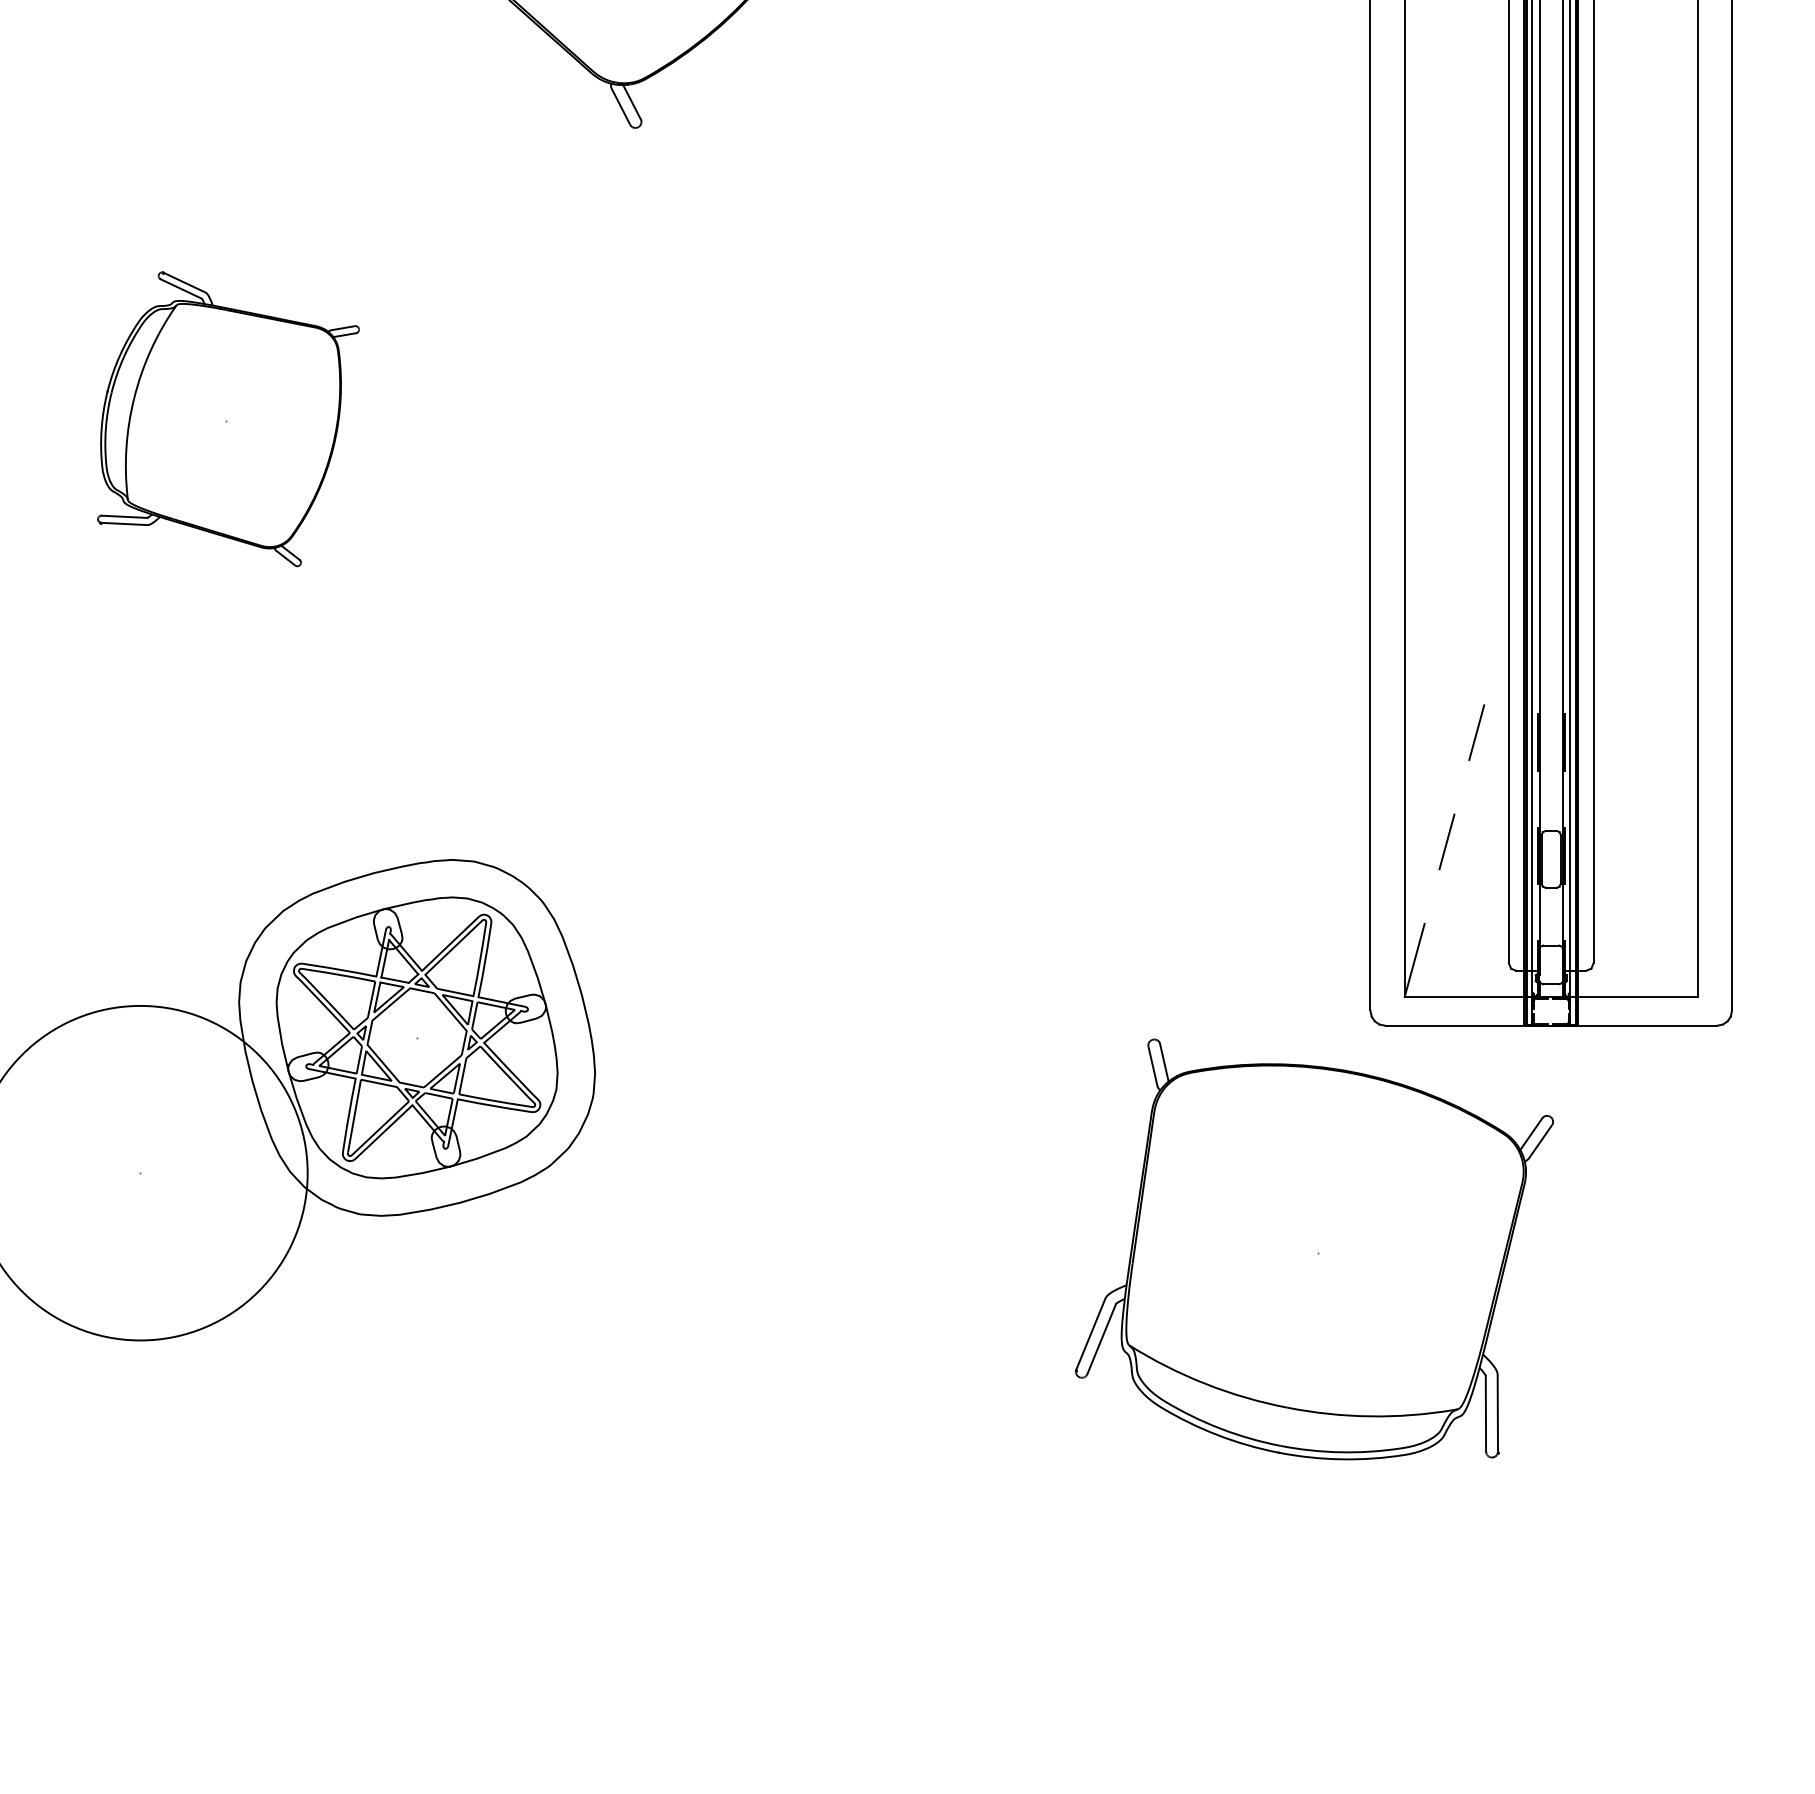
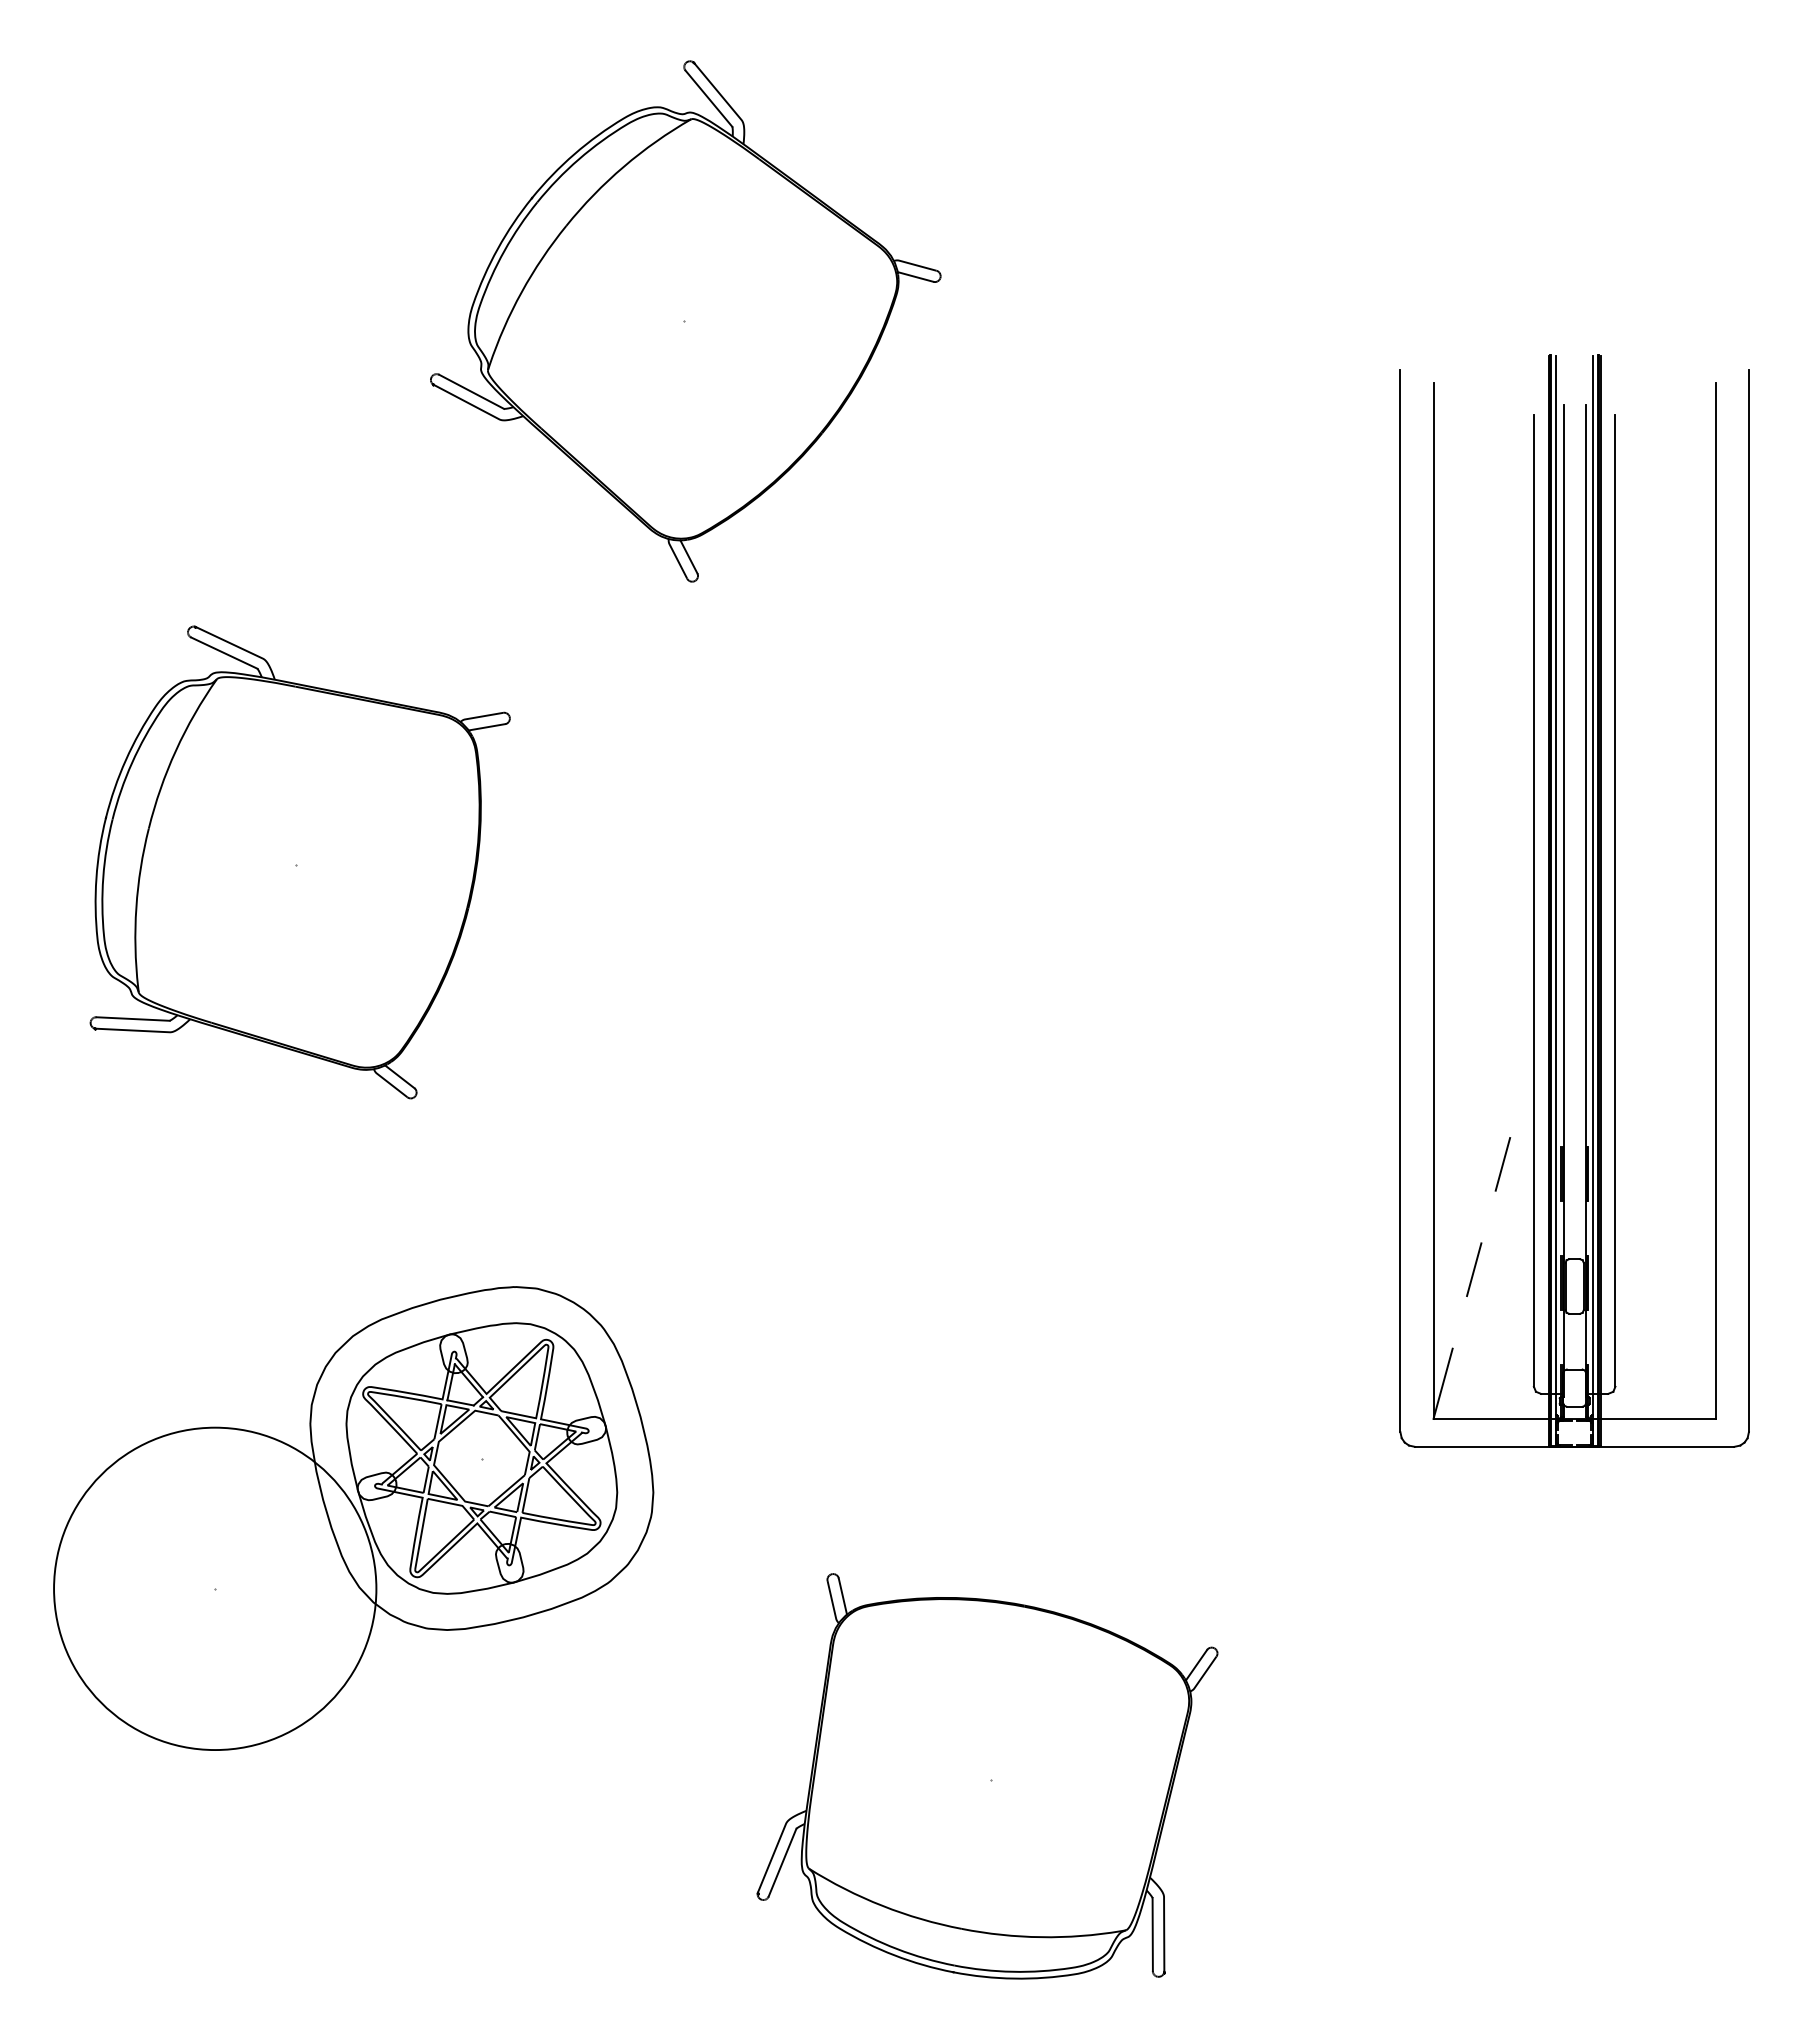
part: (227, 419) -> (299, 862), size x1.67
part: (1314, 1249) -> (987, 1776), moved

